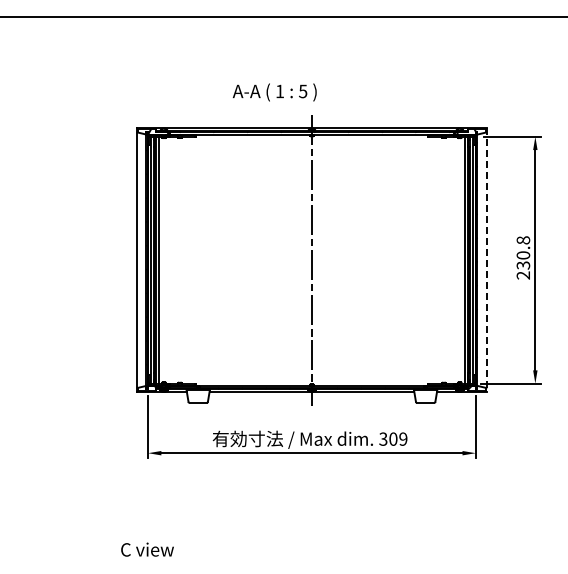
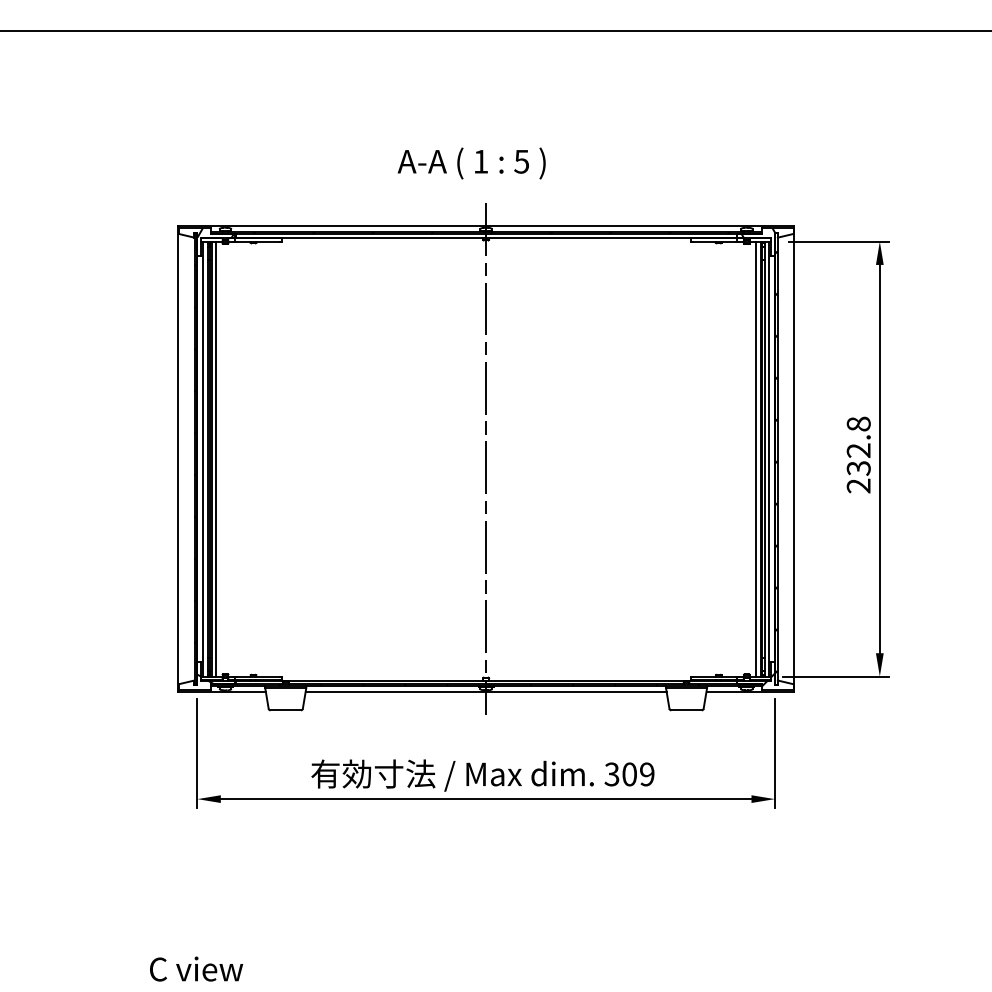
text: (274, 92) -> (471, 163), moved
text: (523, 255) -> (858, 450), 230.8 -> 232.8
line: (486, 260) -> (793, 459), dashed -> solid

